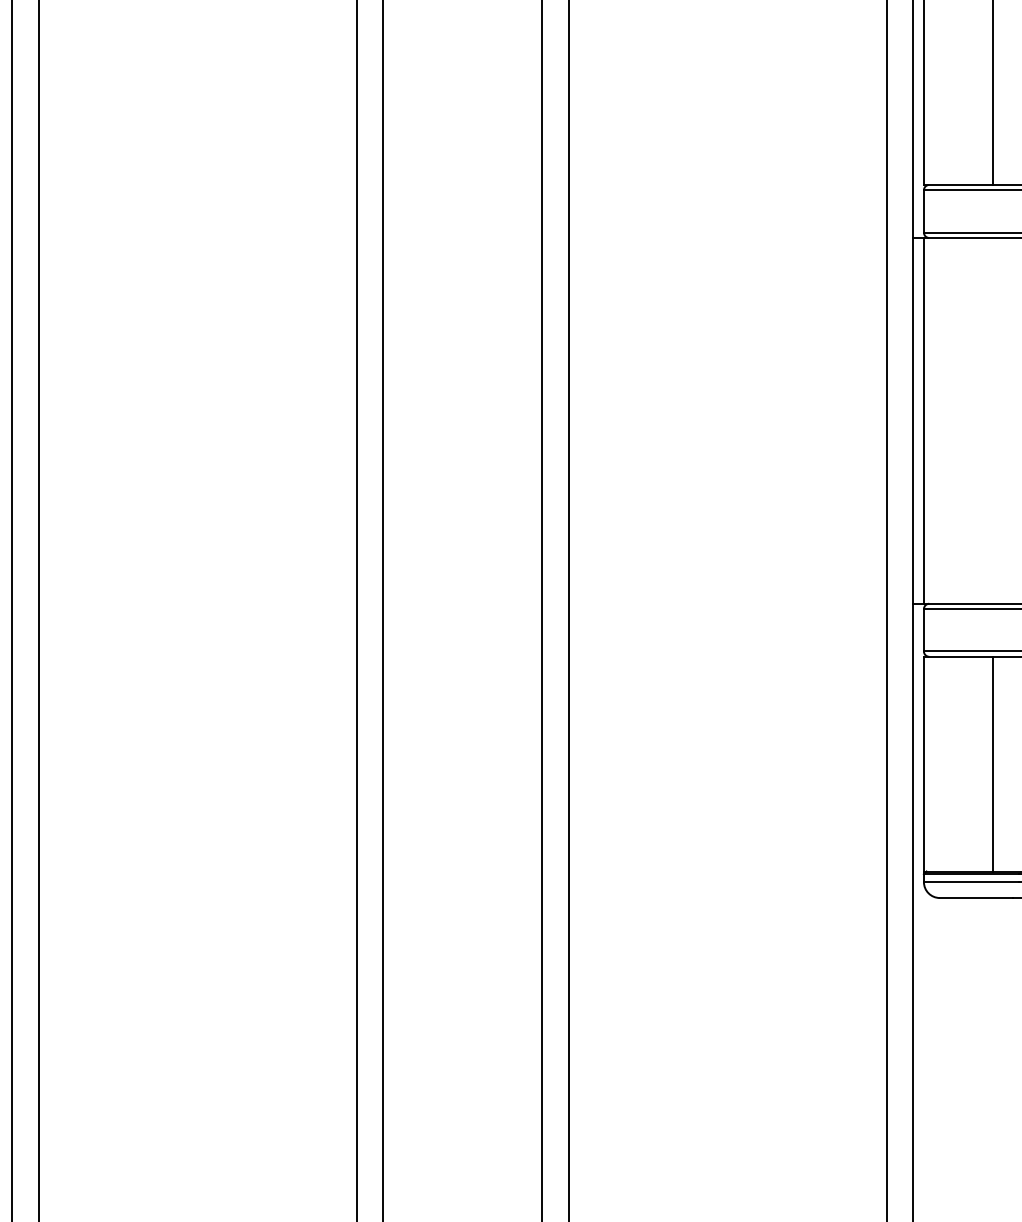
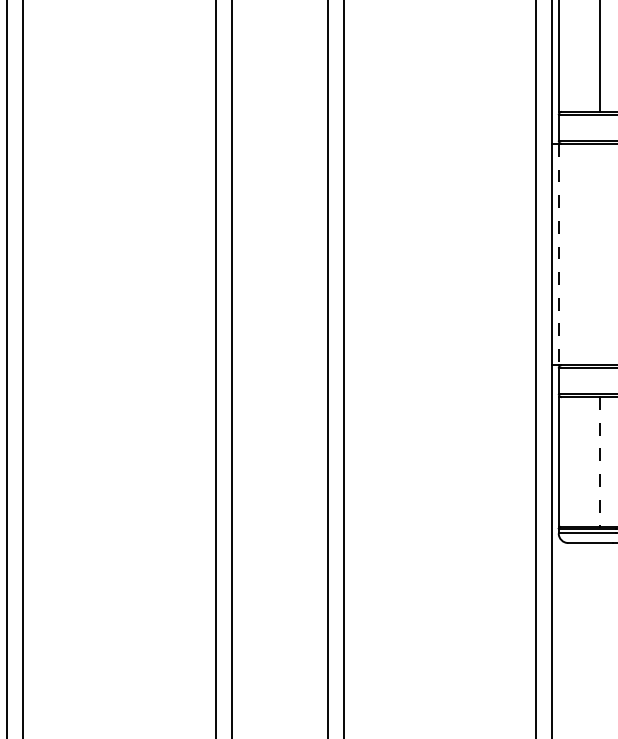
line: (923, 420) -> (558, 254), solid -> dashed
line: (993, 764) -> (600, 462), solid -> dashed

